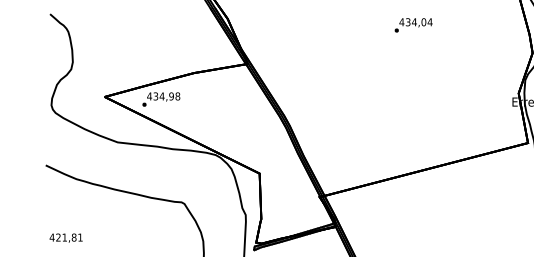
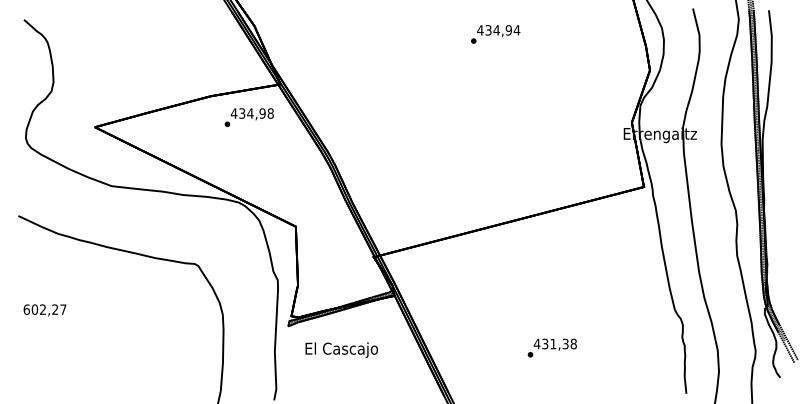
text: (423, 22) -> (508, 30), 434,04 -> 434,94
text: (160, 99) -> (248, 117), moved
text: (65, 237) -> (44, 309), 421,81 -> 602,27

